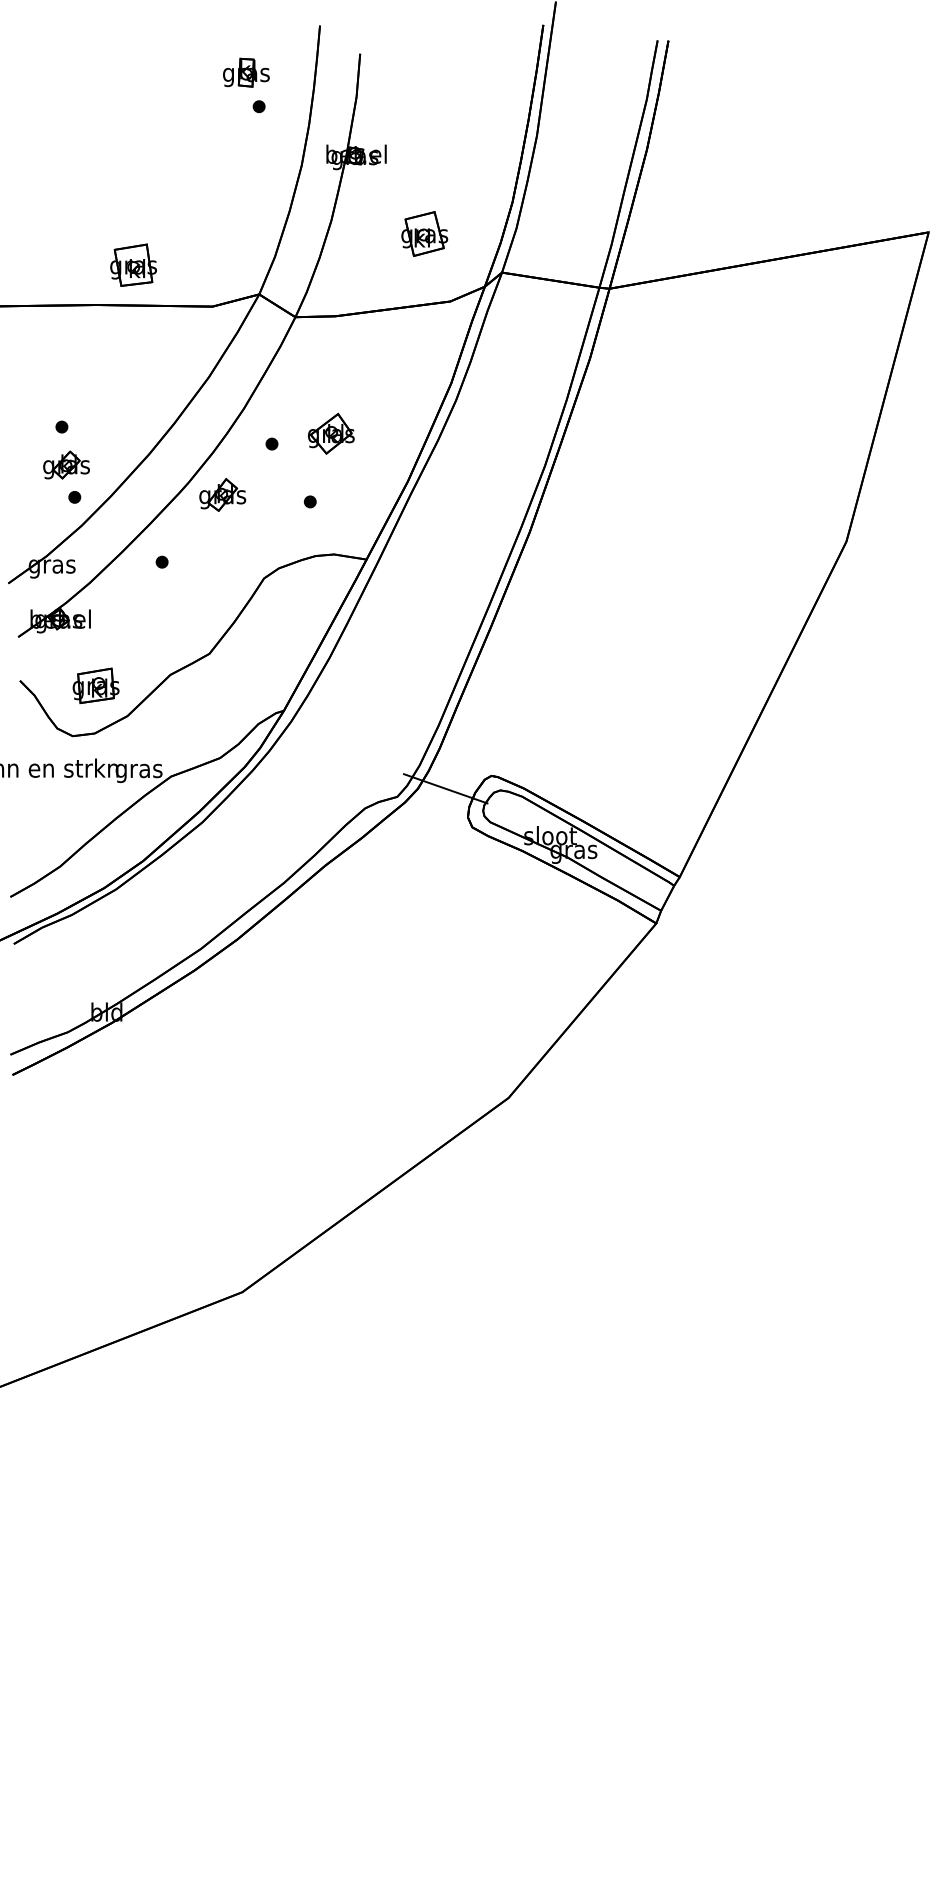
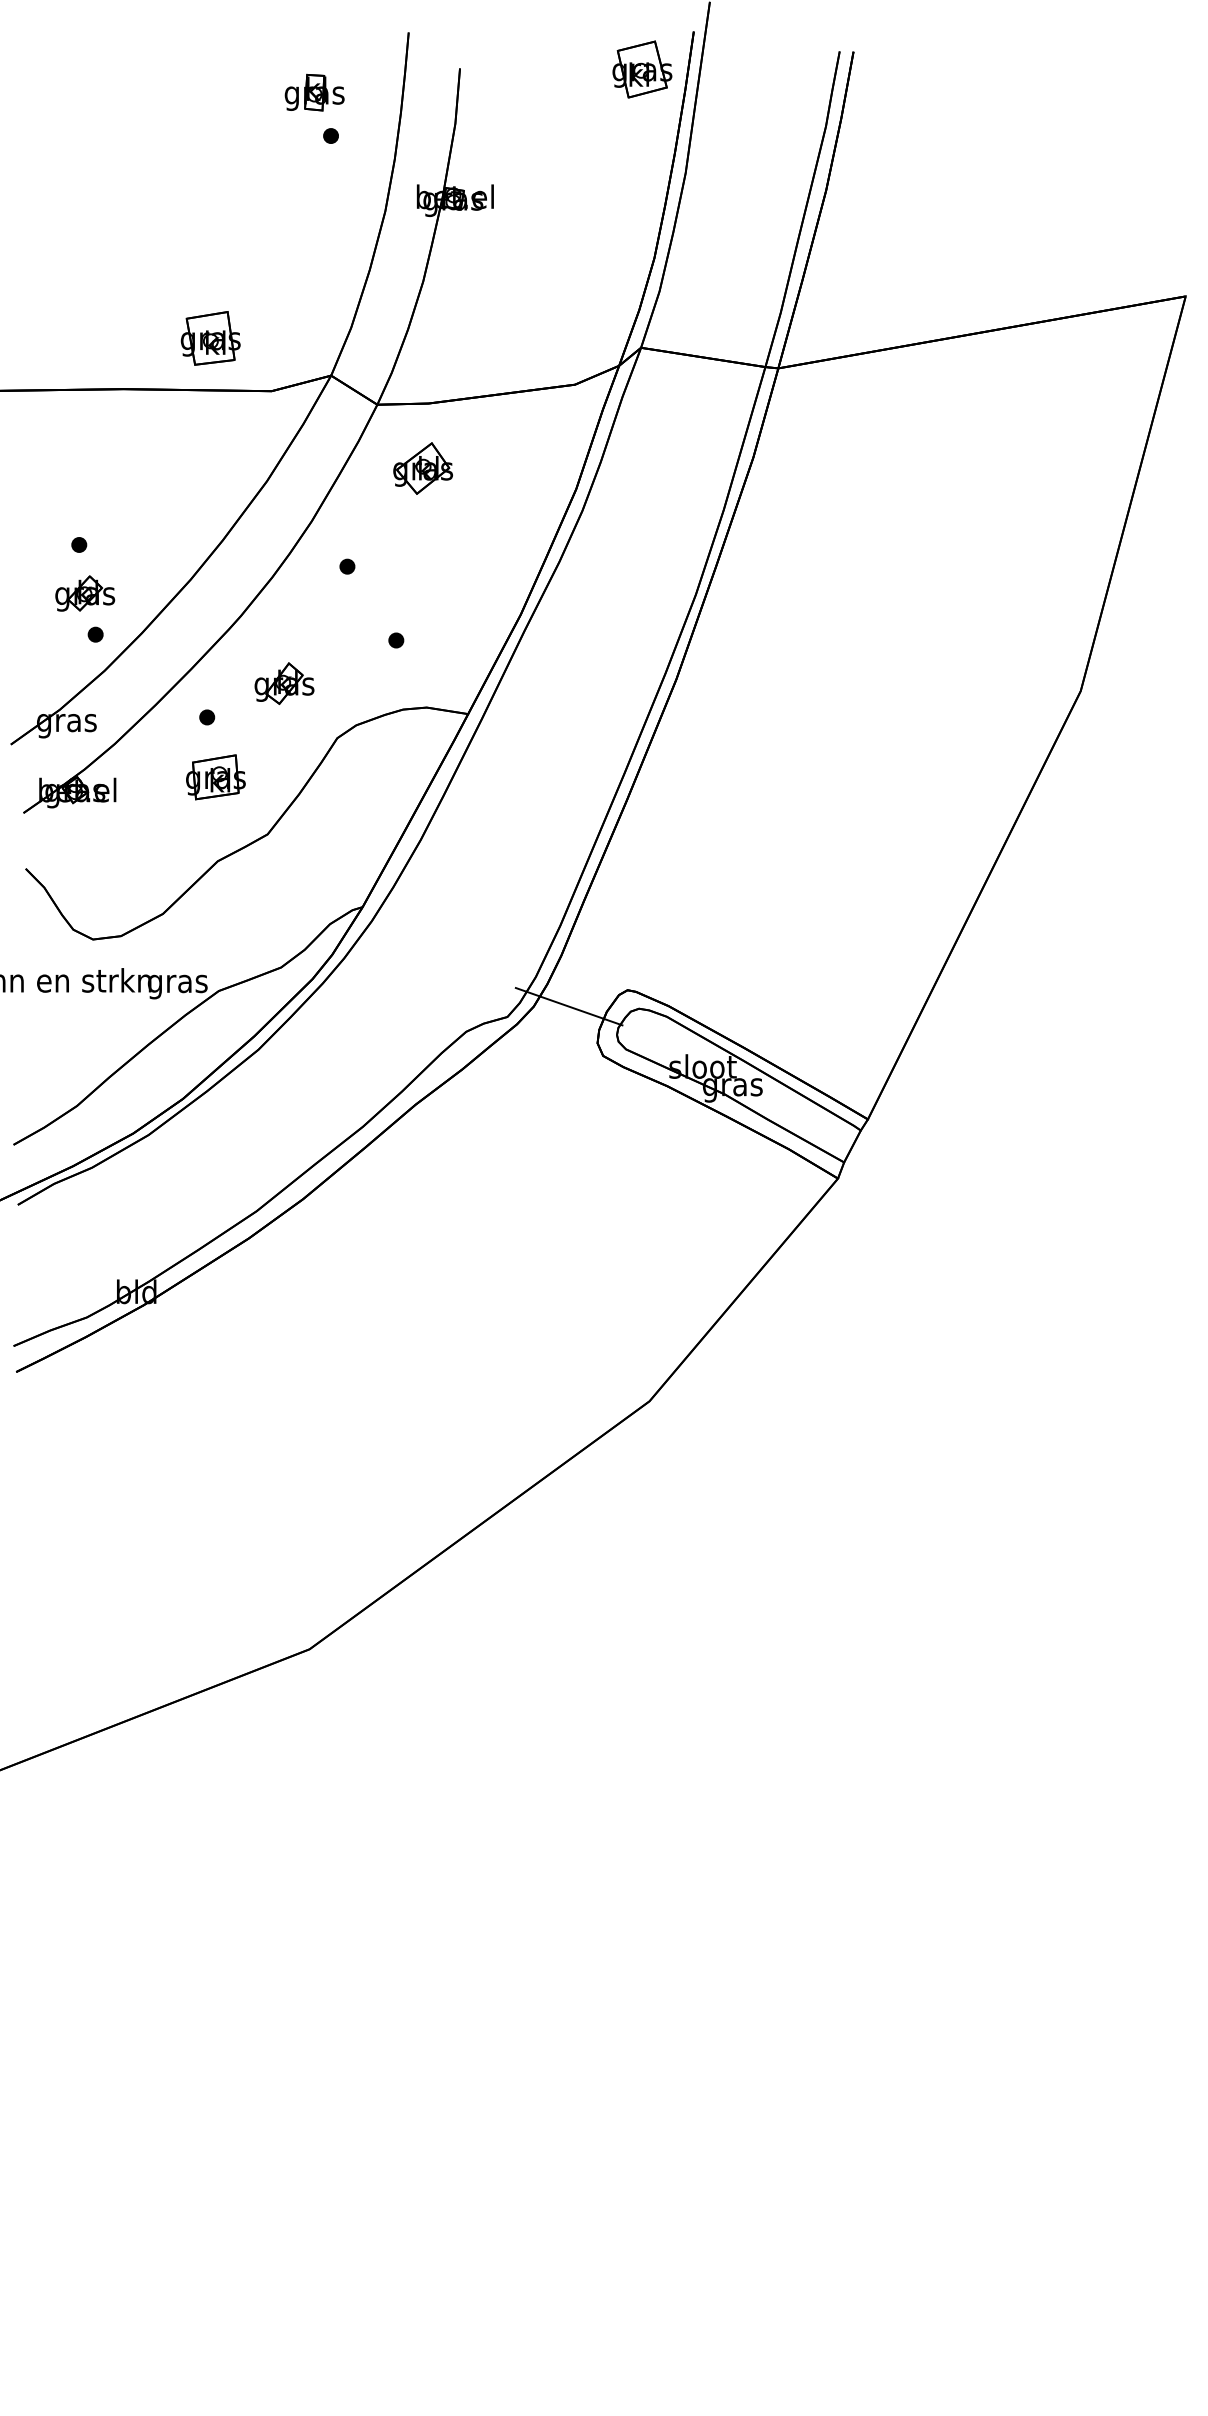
part: (424, 233) -> (642, 69), moved
part: (133, 265) -> (210, 338), moved
part: (330, 433) -> (422, 468), moved
part: (222, 494) -> (284, 683), moved
part: (95, 686) -> (215, 777), moved

